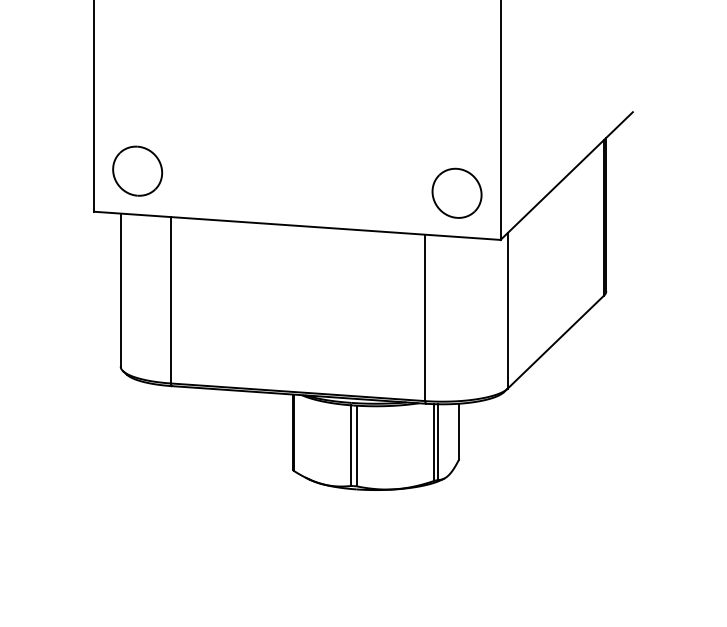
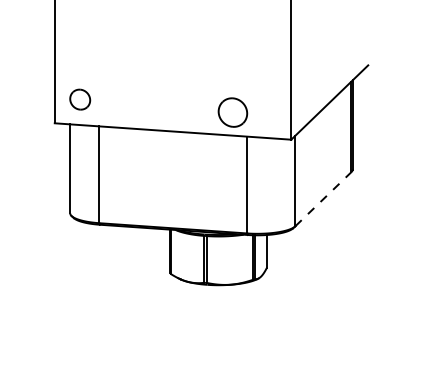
part: (138, 170) -> (80, 99), size x0.7
part: (456, 193) -> (232, 112), moved
line: (556, 342) -> (323, 199), solid -> dashed

